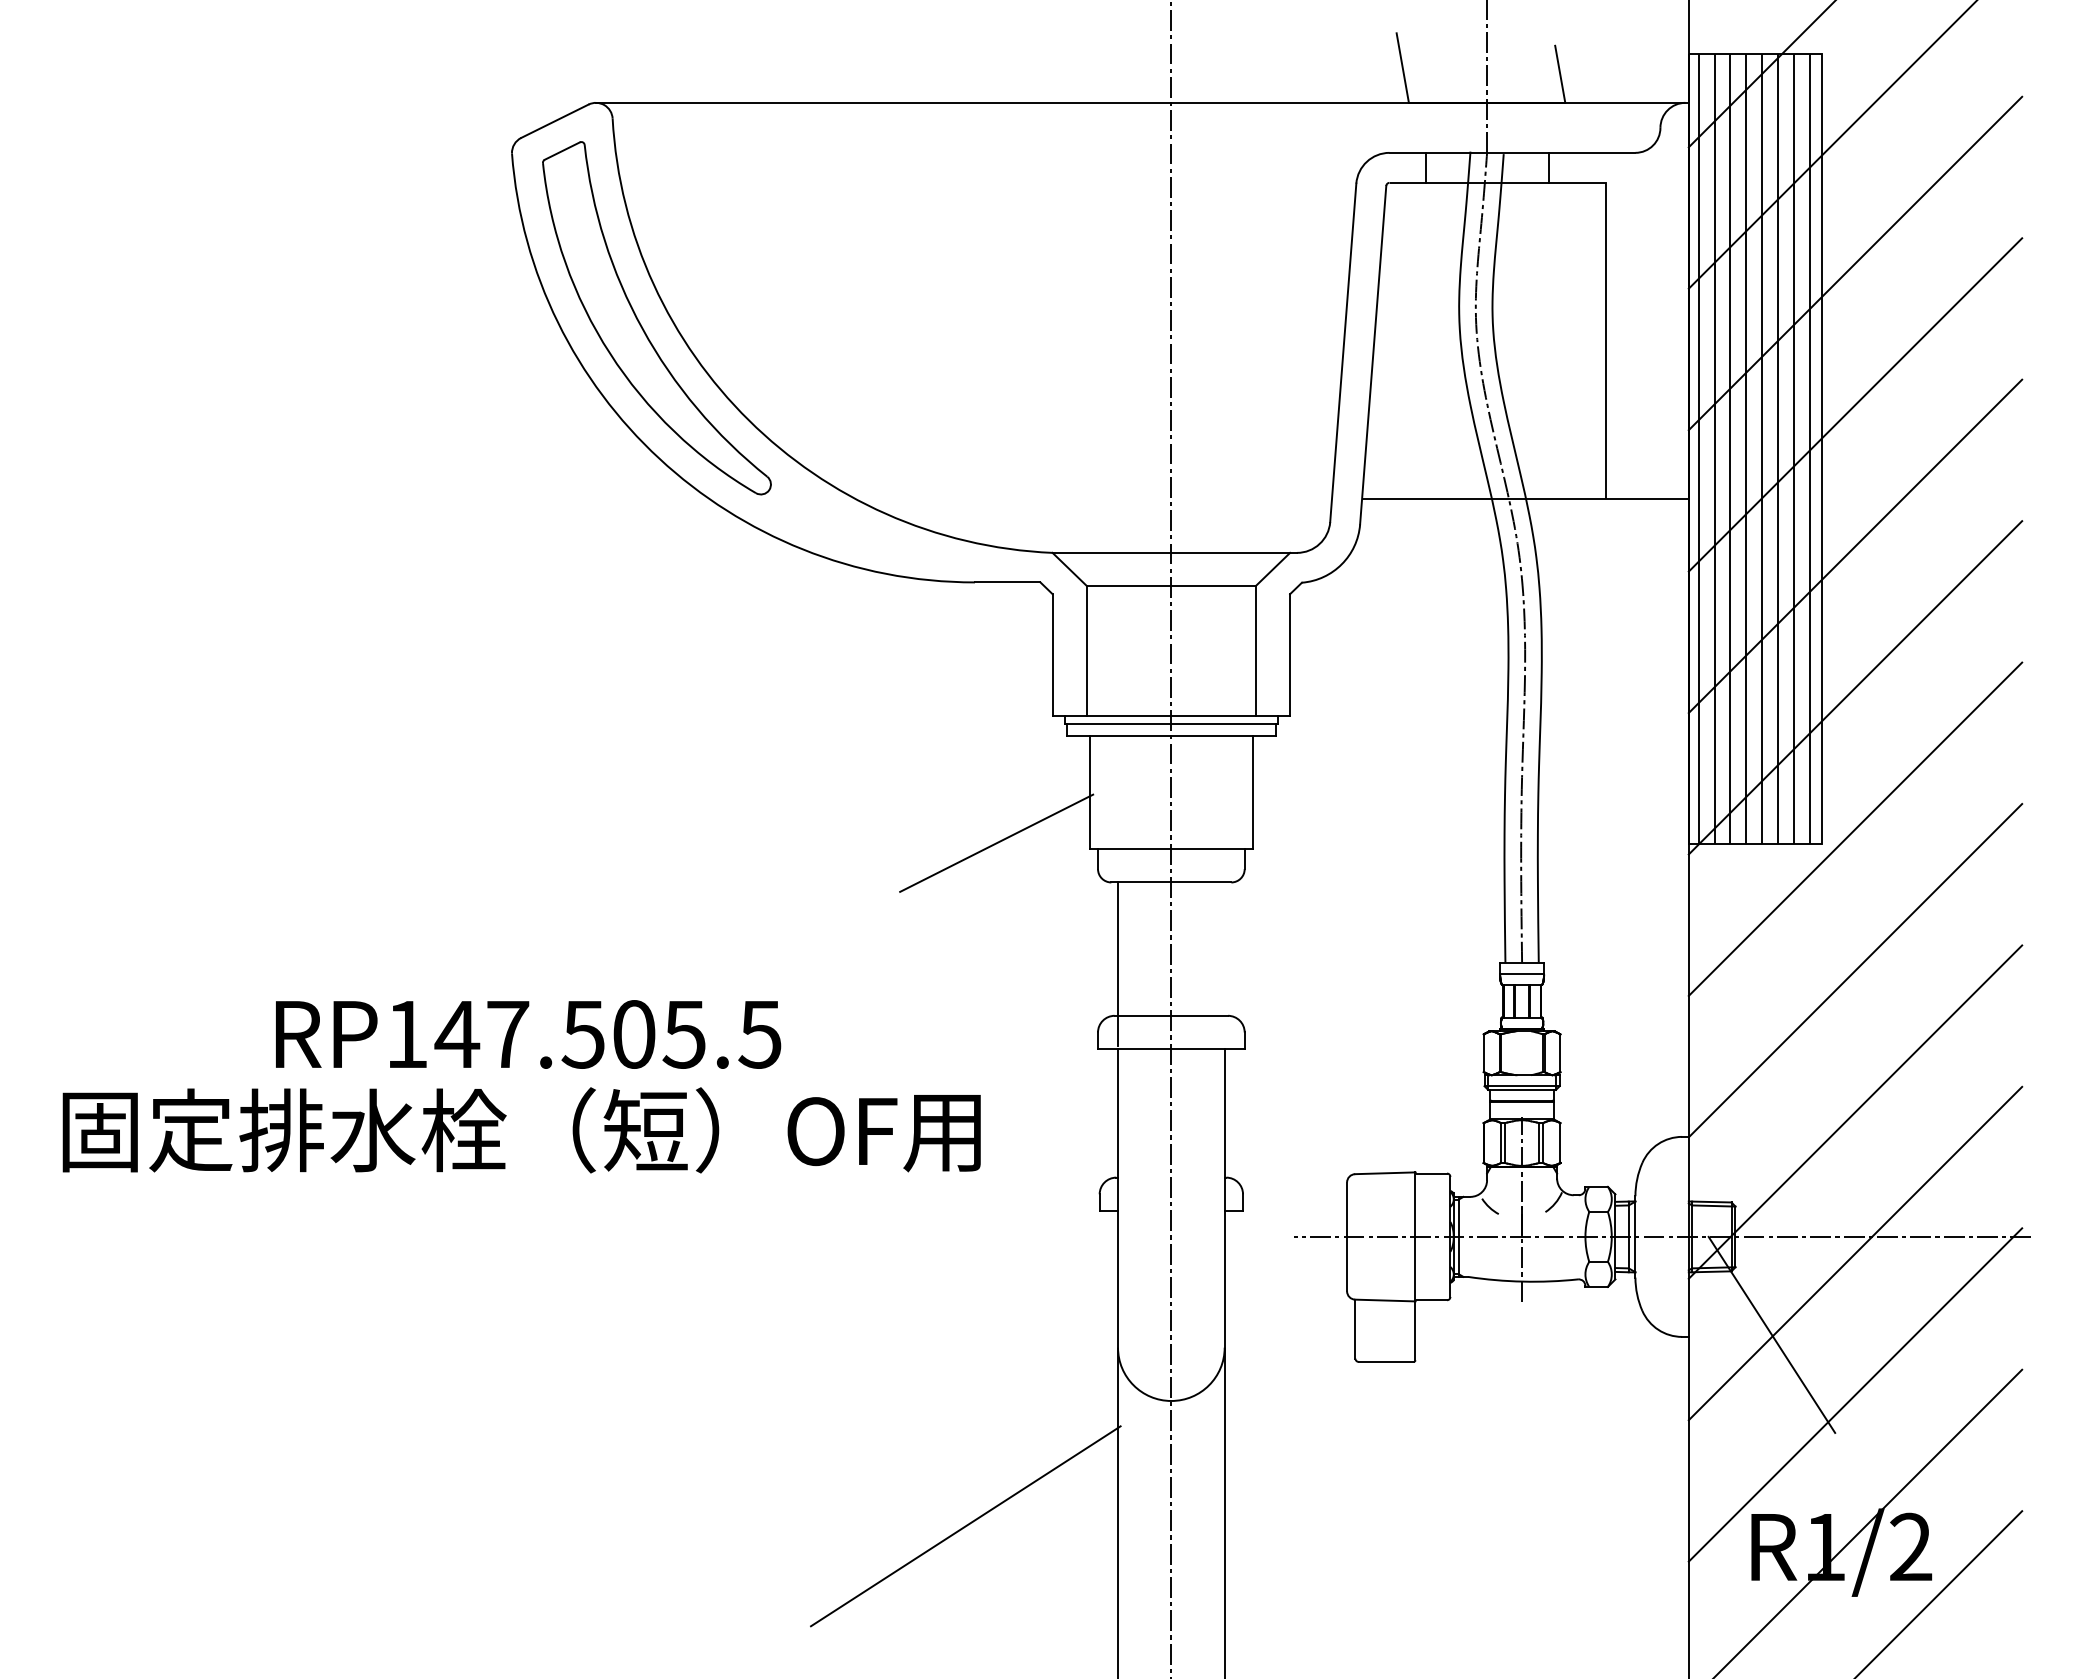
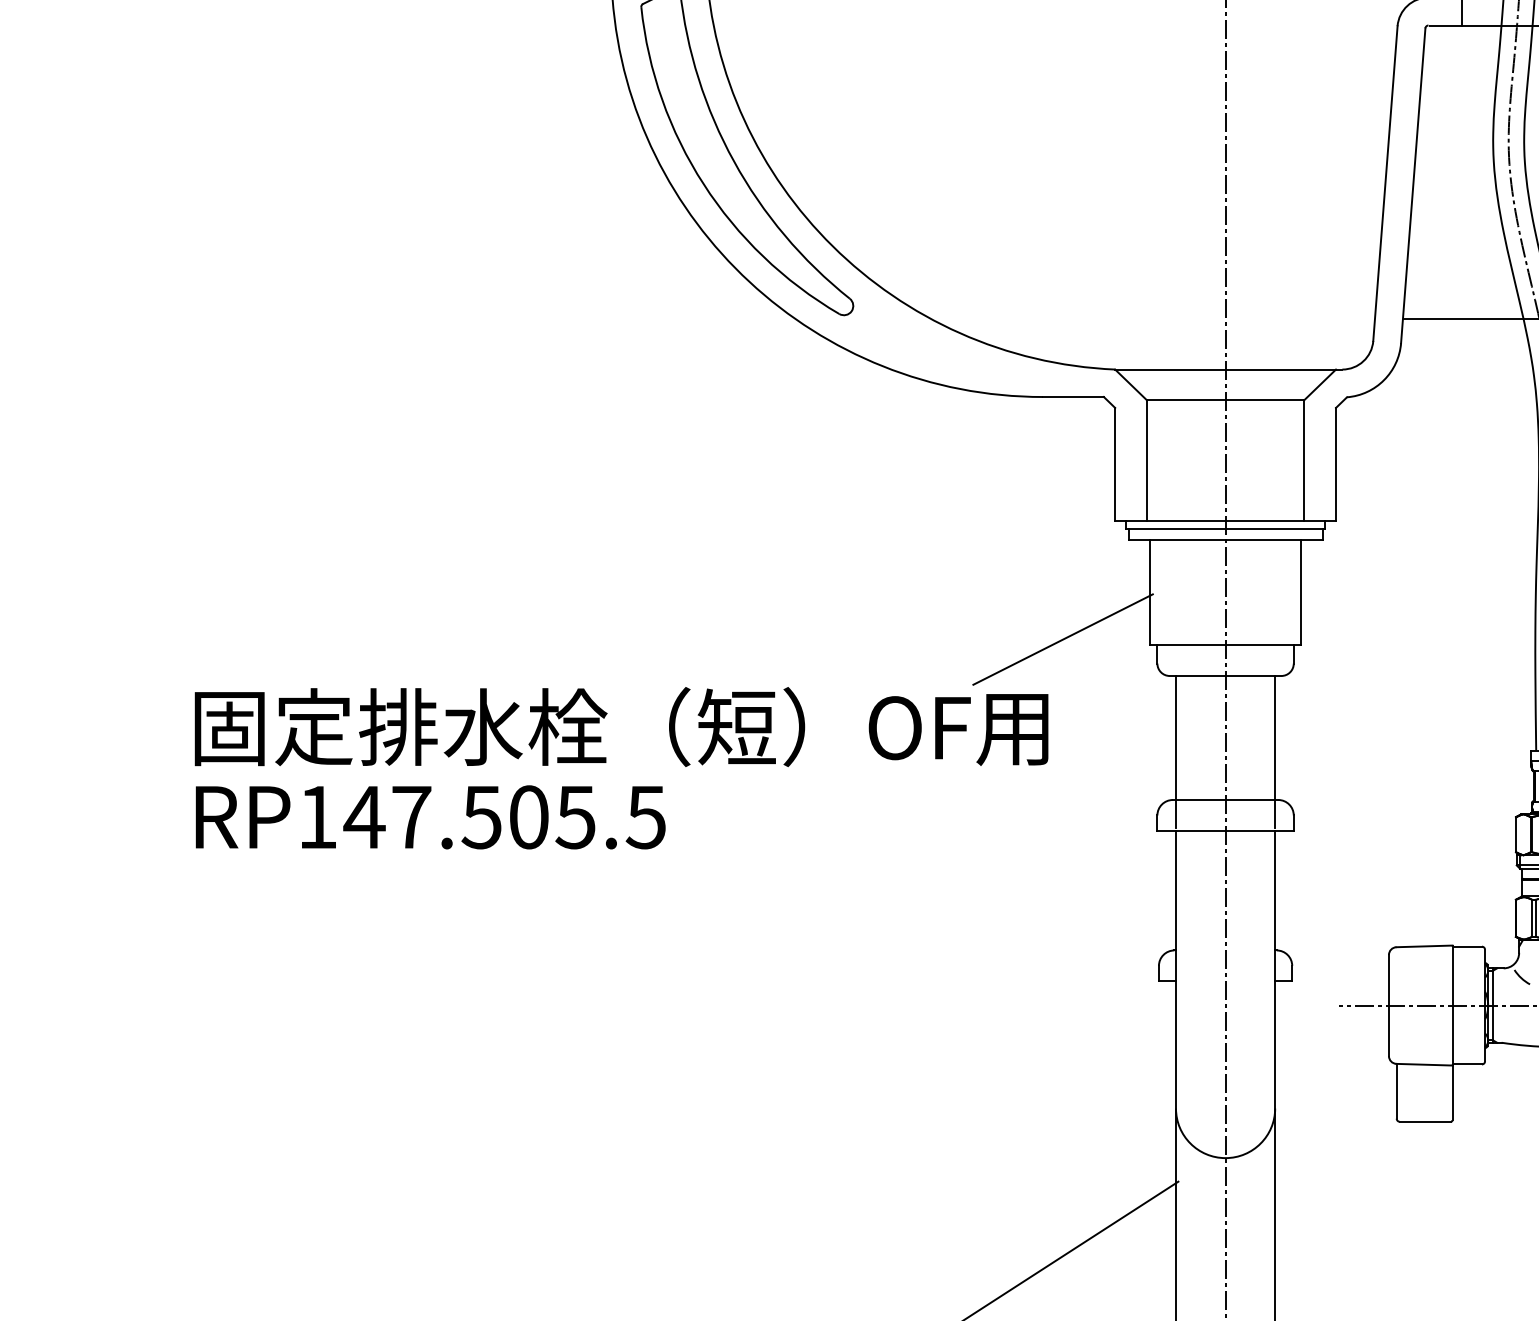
line: (1224, 963) -> (1274, 751), added
text: (528, 1034) -> (430, 817), moved
text: (521, 1130) -> (621, 727), moved

